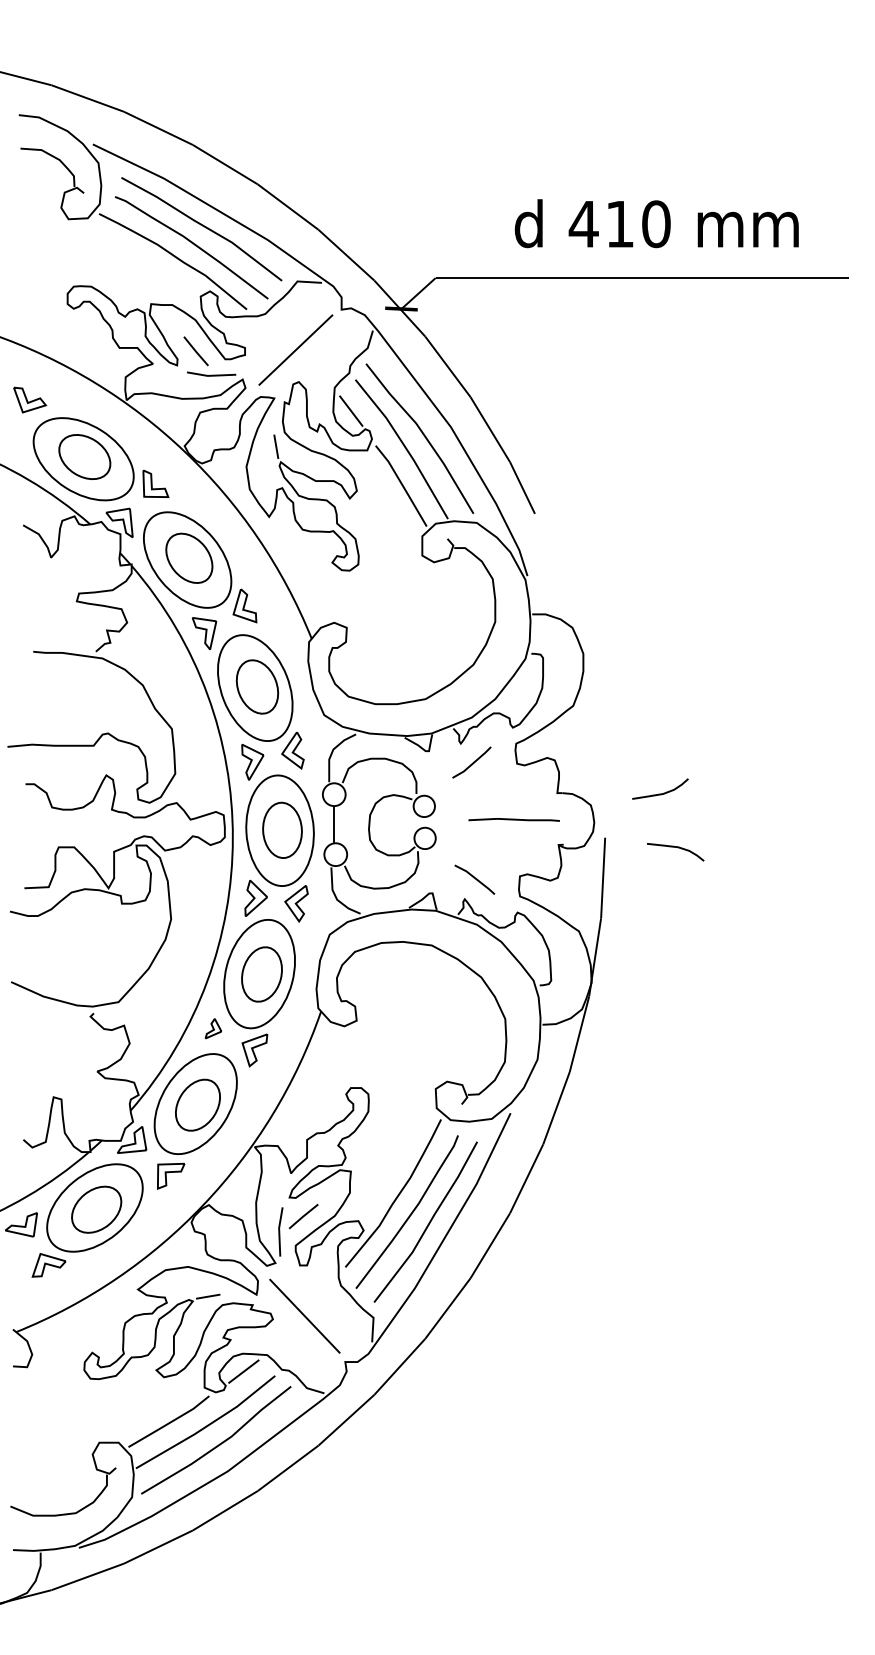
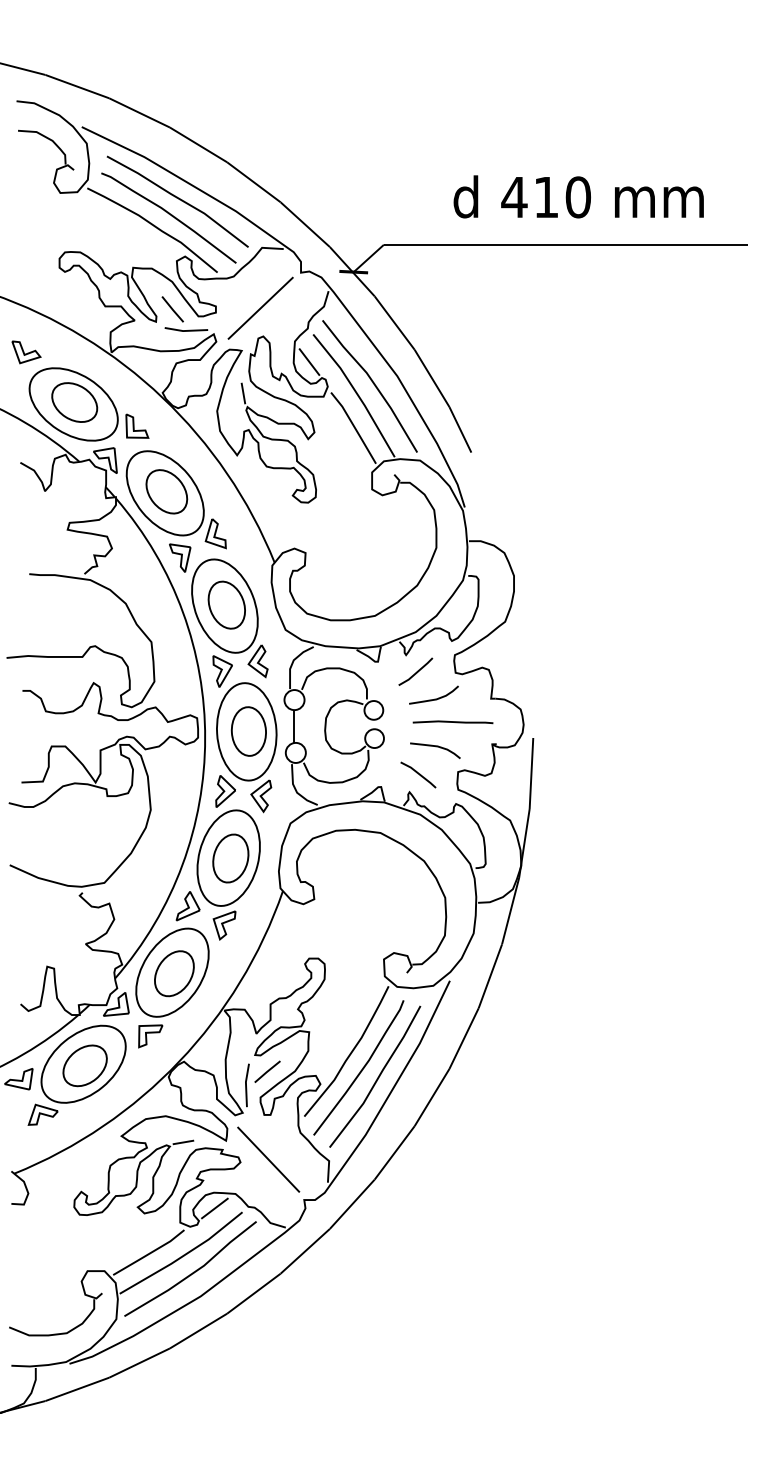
curve: (661, 792) -> (434, 698), moved
curve: (675, 848) -> (435, 747), moved
part: (212, 1028) -> (187, 906), size x1.67

